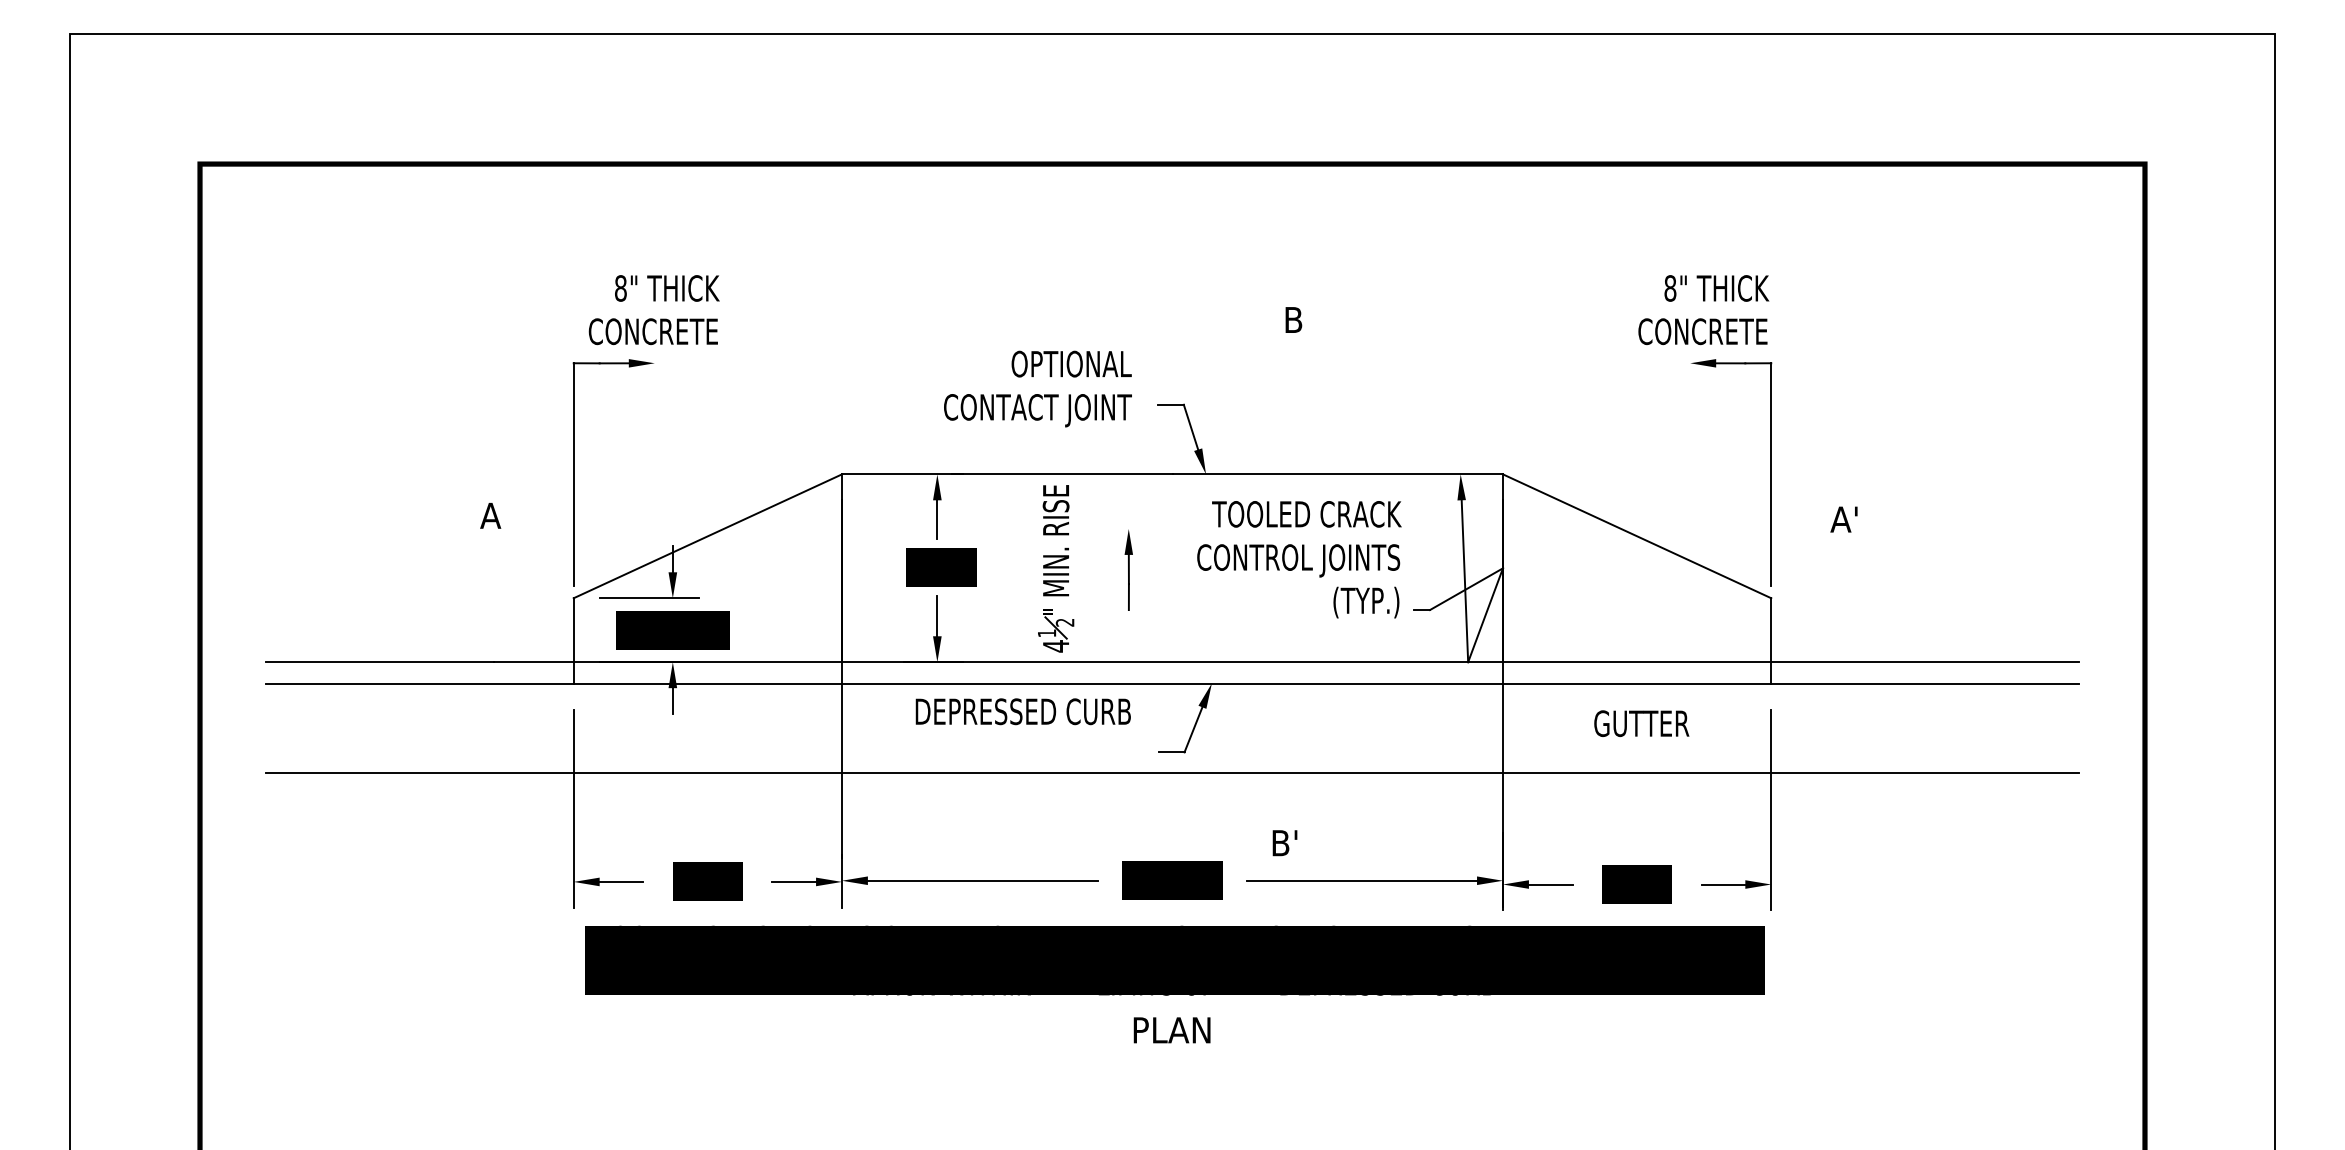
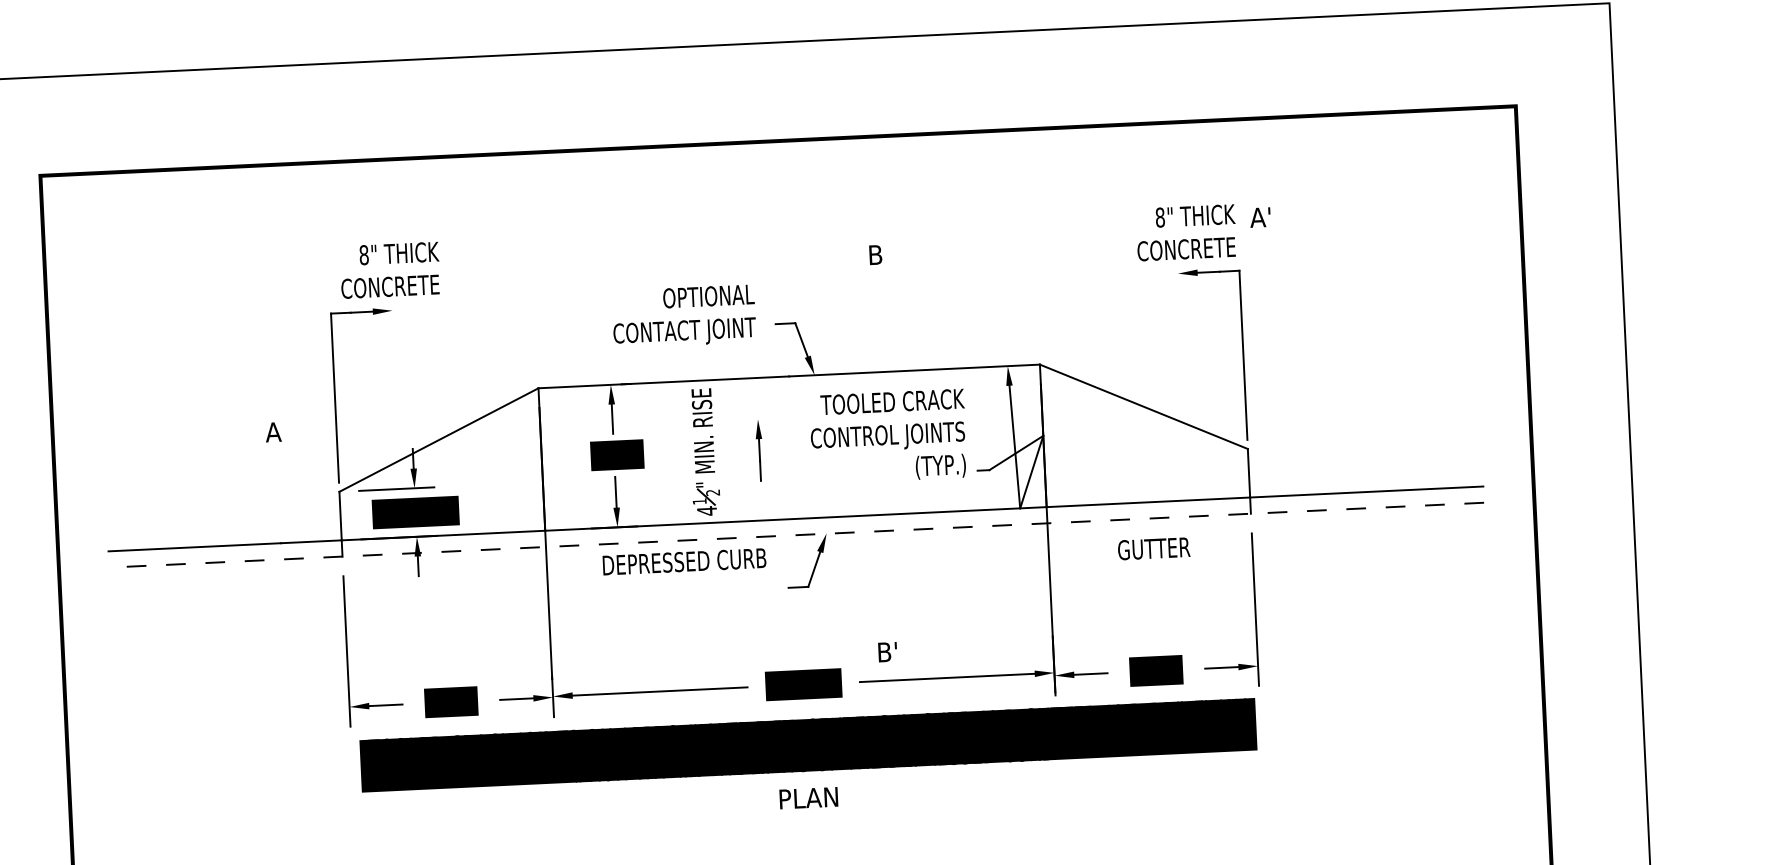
text: (1843, 519) -> (1259, 217), moved
line: (1172, 683) -> (796, 535), solid -> dashed
line: (1172, 773) -> (799, 603), removed

